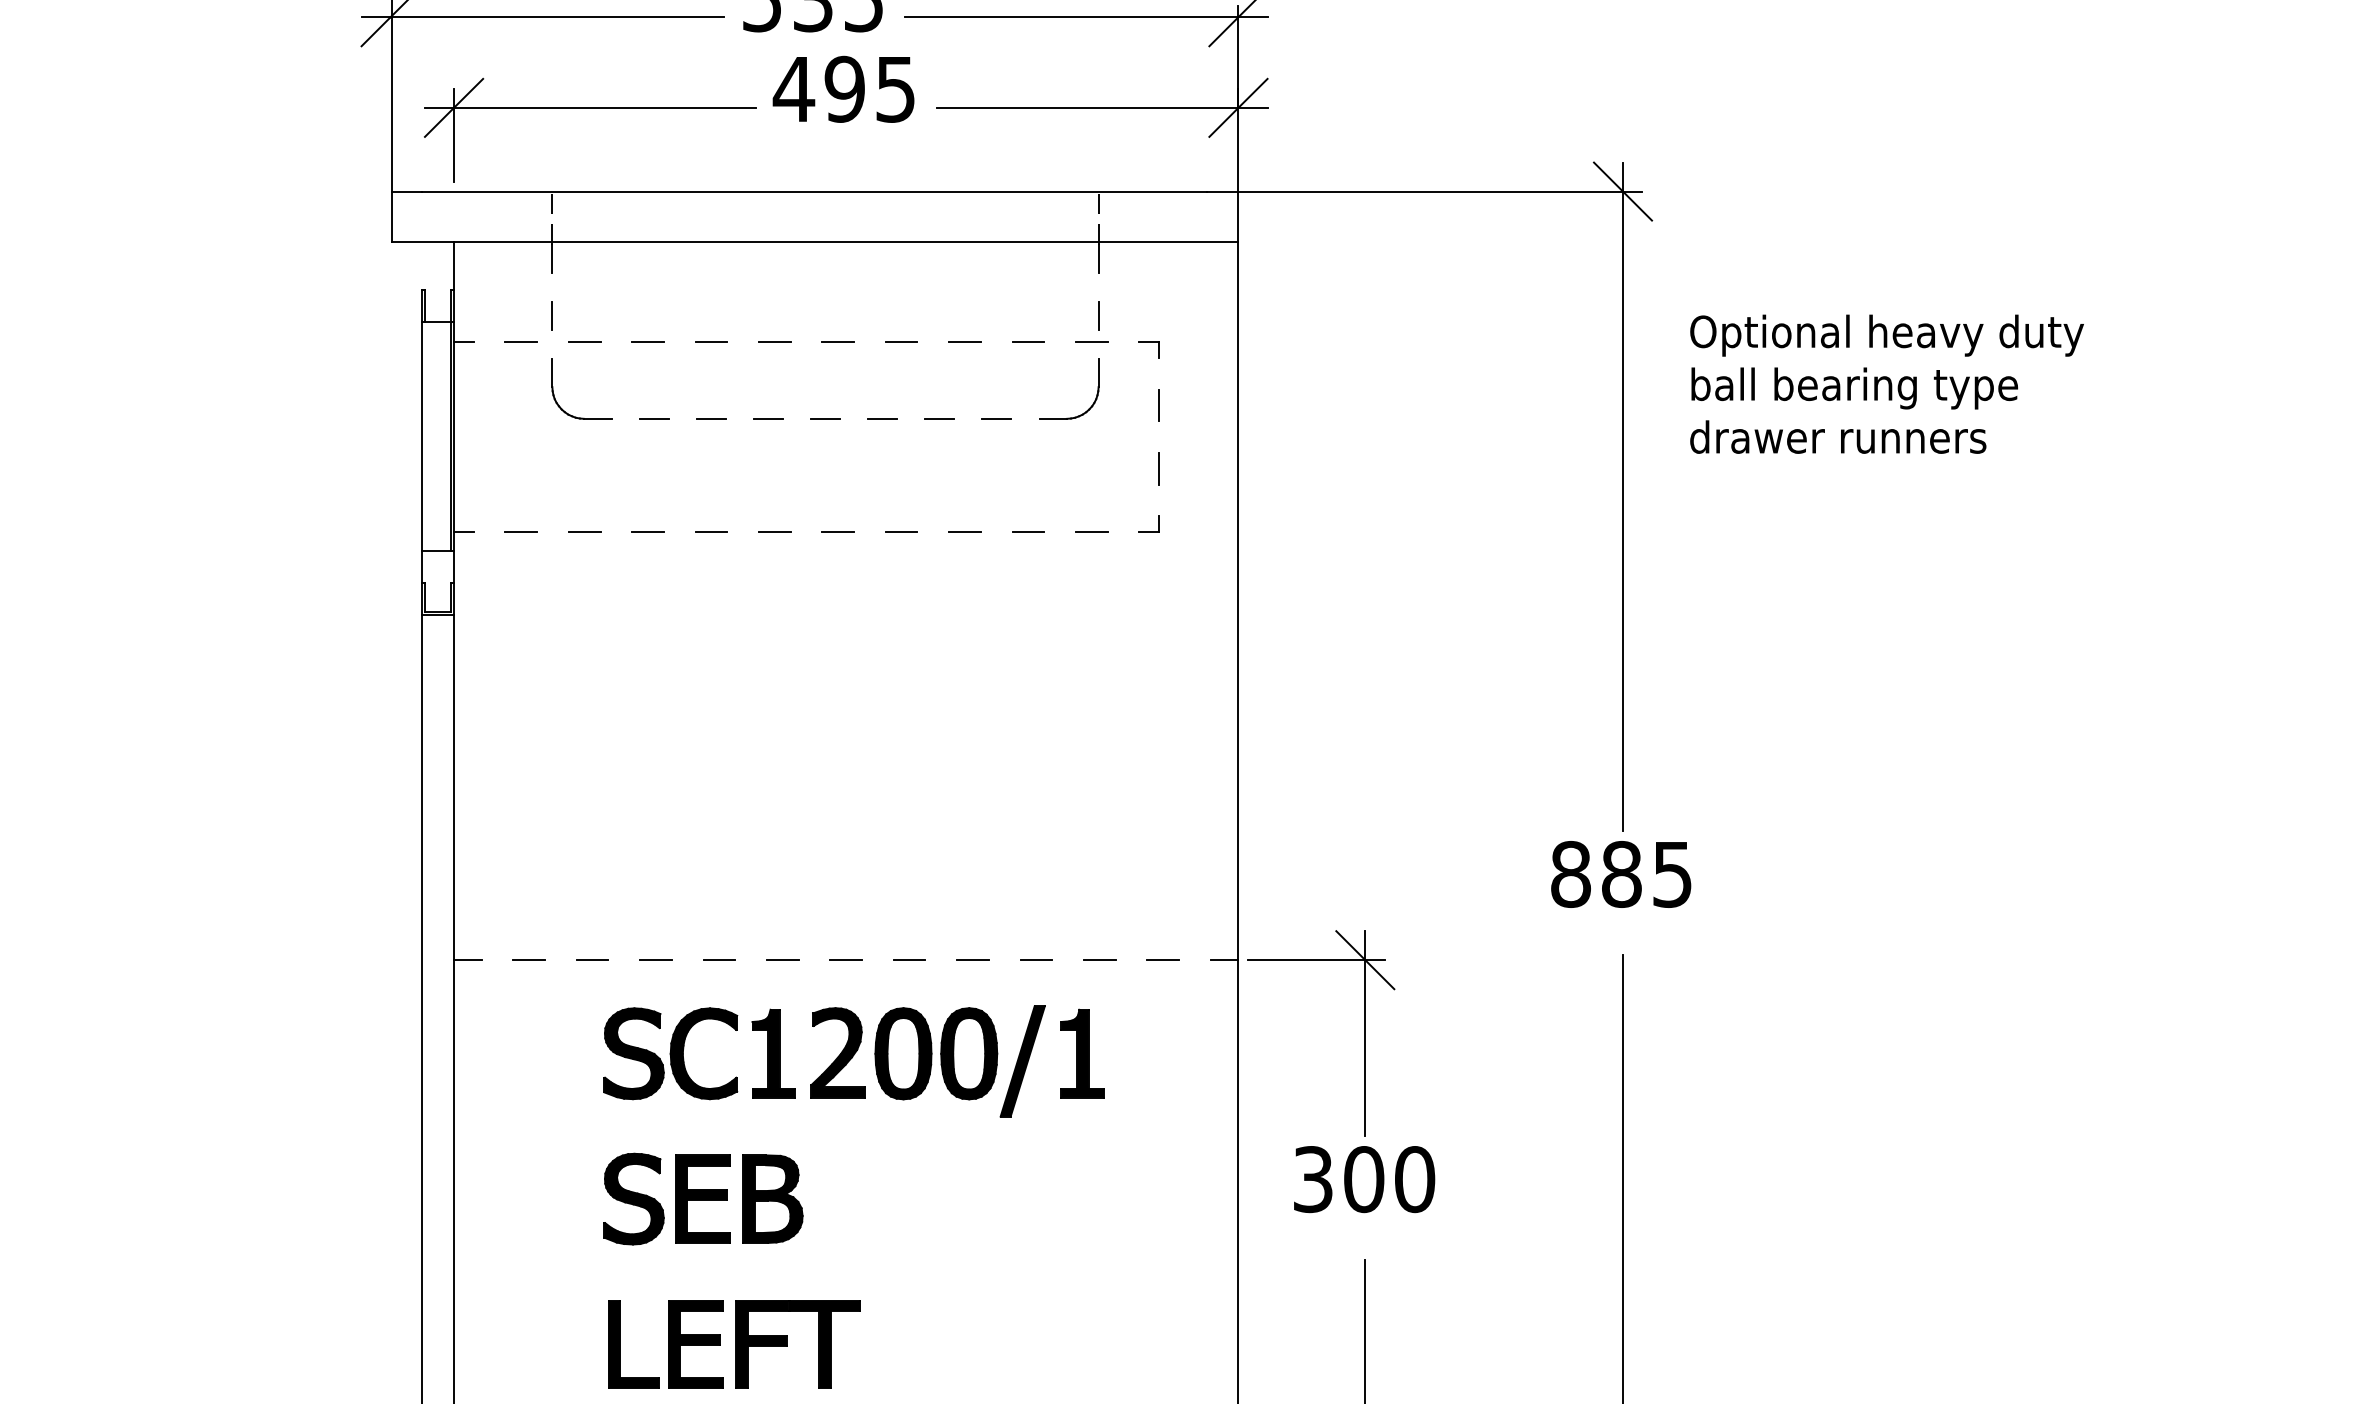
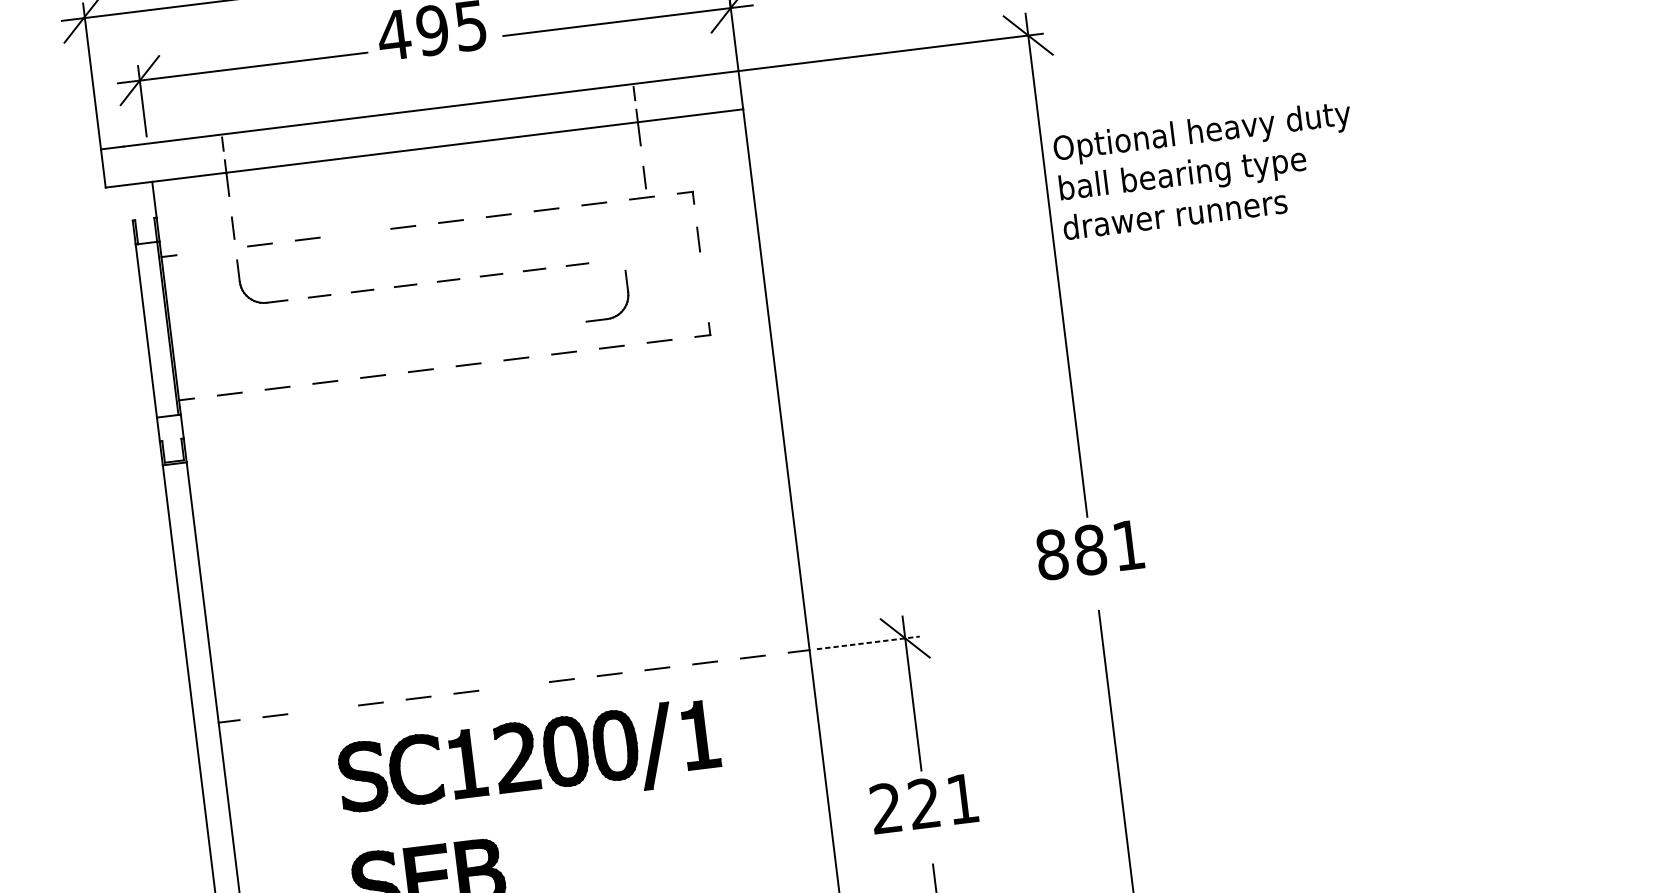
line: (521, 342) -> (212, 251), removed
line: (711, 342) -> (355, 233), removed
text: (1886, 383) -> (1206, 169), moved
part: (1092, 403) -> (625, 305), moved
line: (1159, 468) -> (704, 287), removed
text: (1672, 874) -> (1128, 545), 885 -> 881
line: (592, 960) -> (323, 710), removed
line: (846, 960) -> (514, 686), removed
line: (1316, 960) -> (868, 643), solid -> dashed
text: (1364, 1179) -> (924, 803), 300 -> 221

